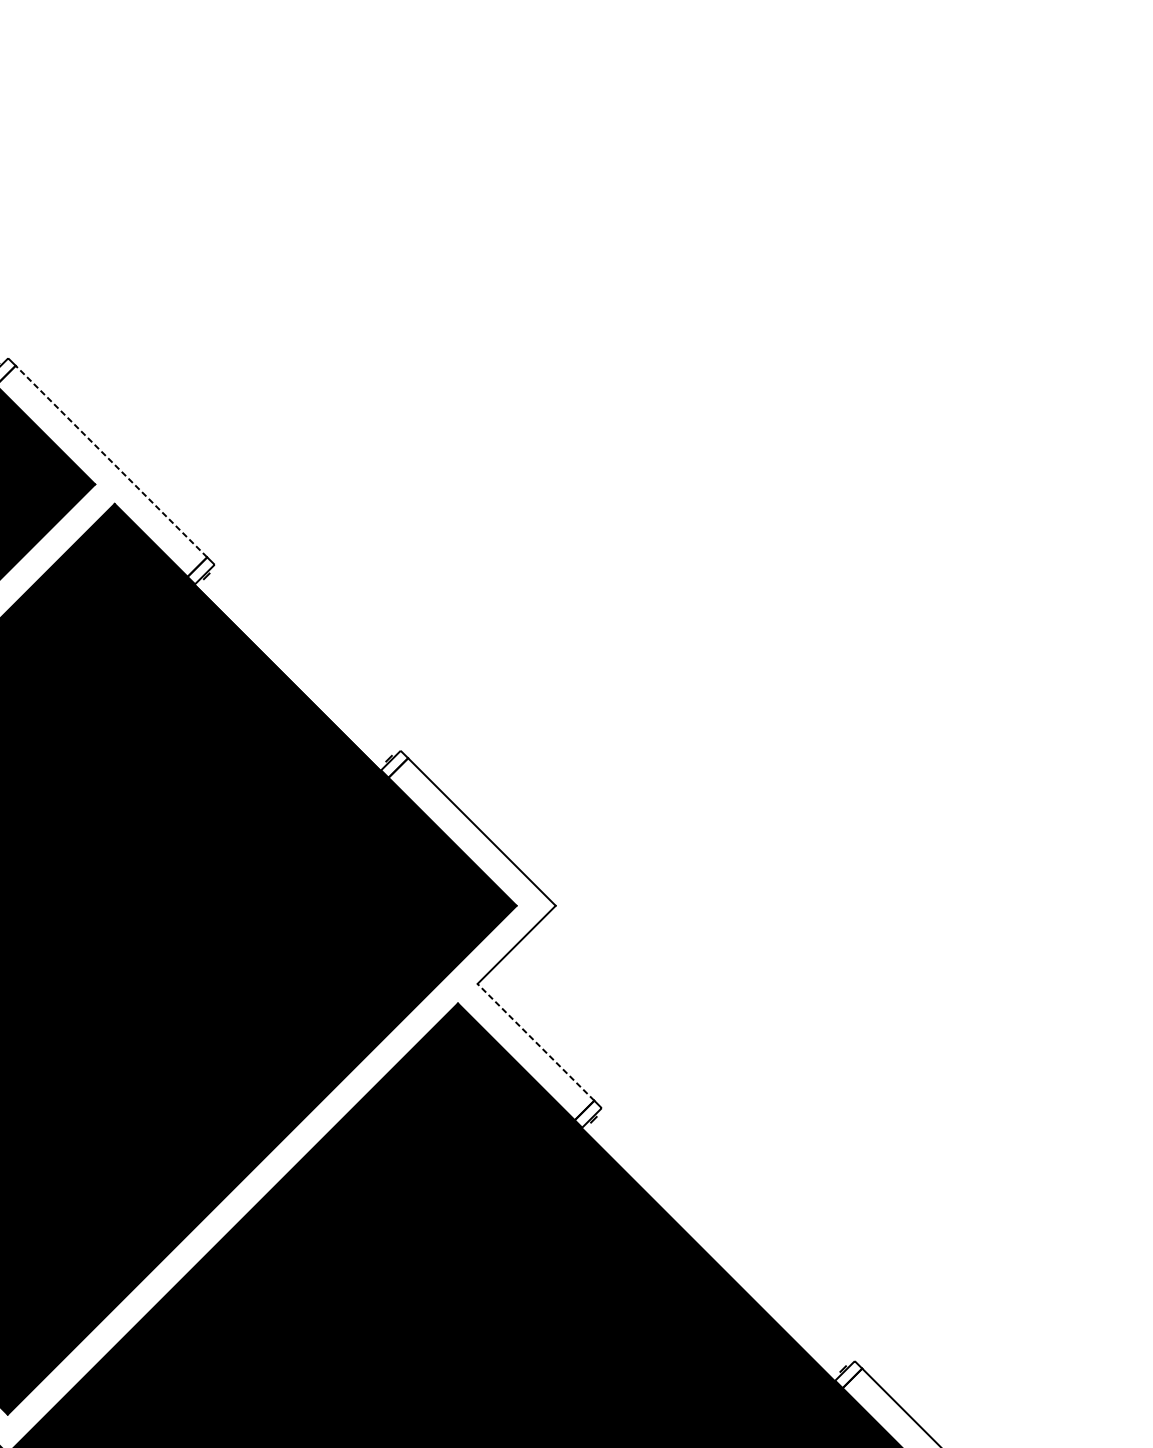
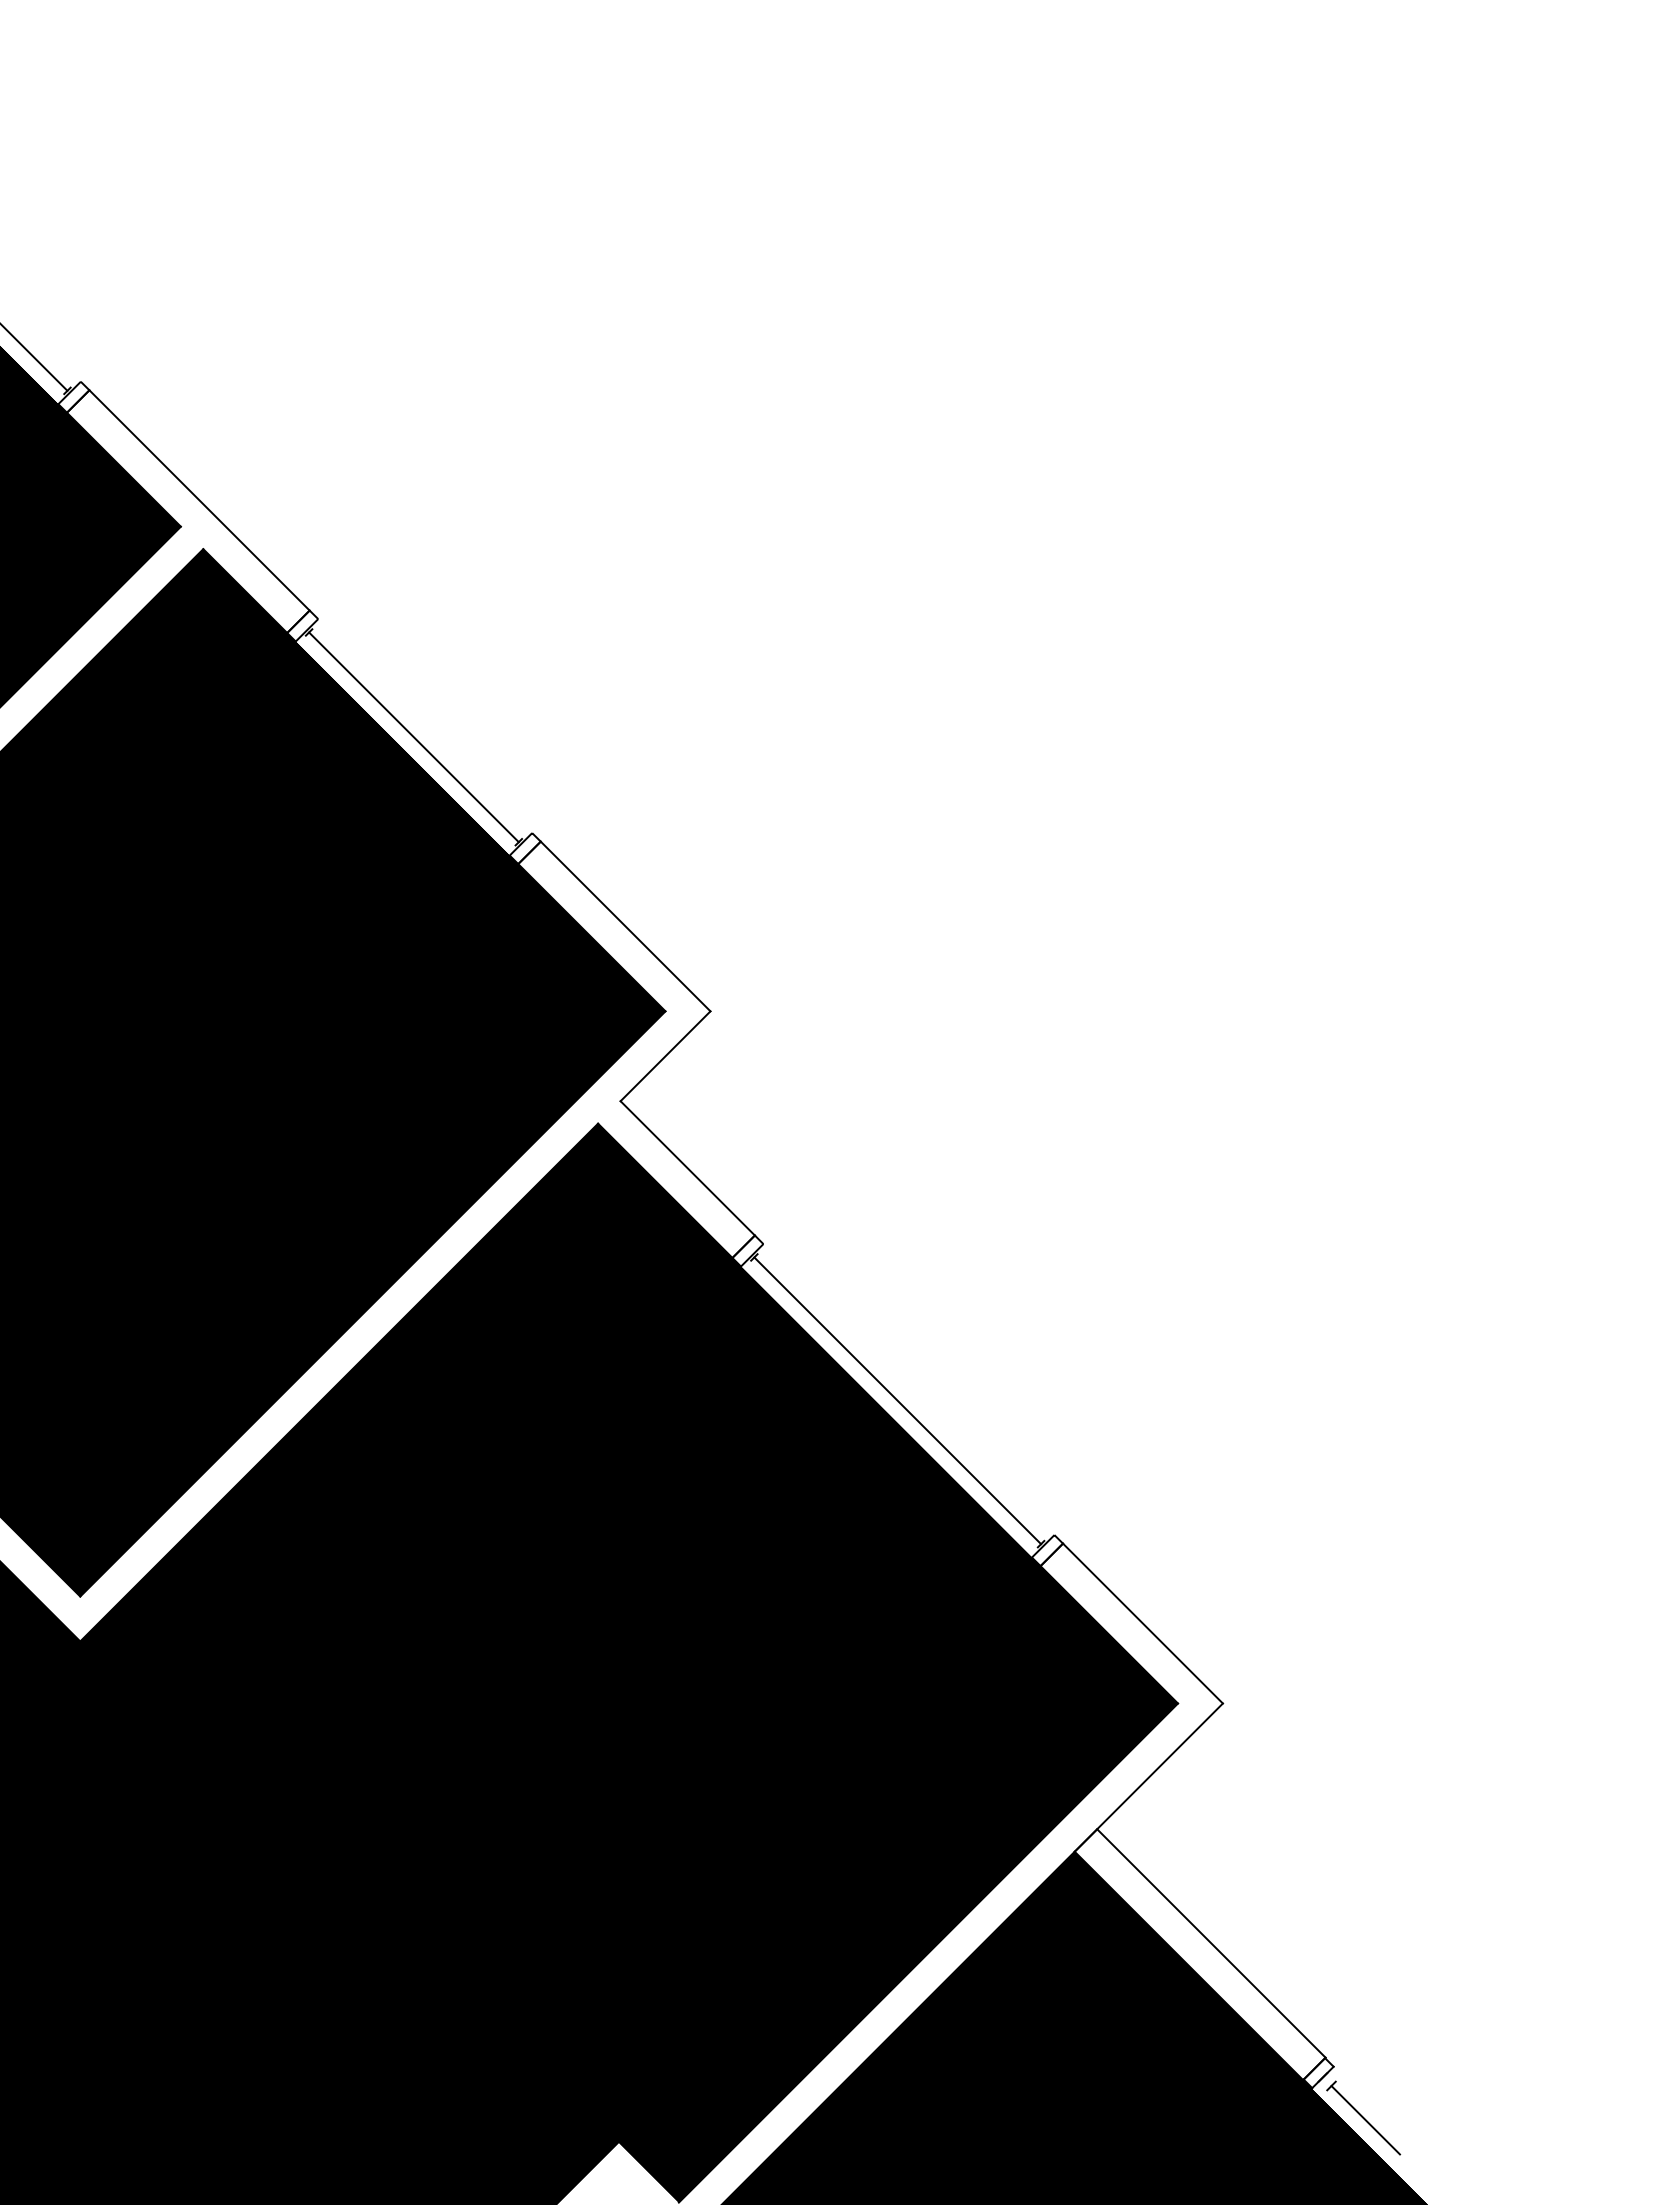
line: (111, 461) -> (199, 500), dashed -> solid
line: (297, 667) -> (413, 737), added
line: (535, 1042) -> (687, 1168), dashed -> solid
line: (718, 1244) -> (897, 1400), added

